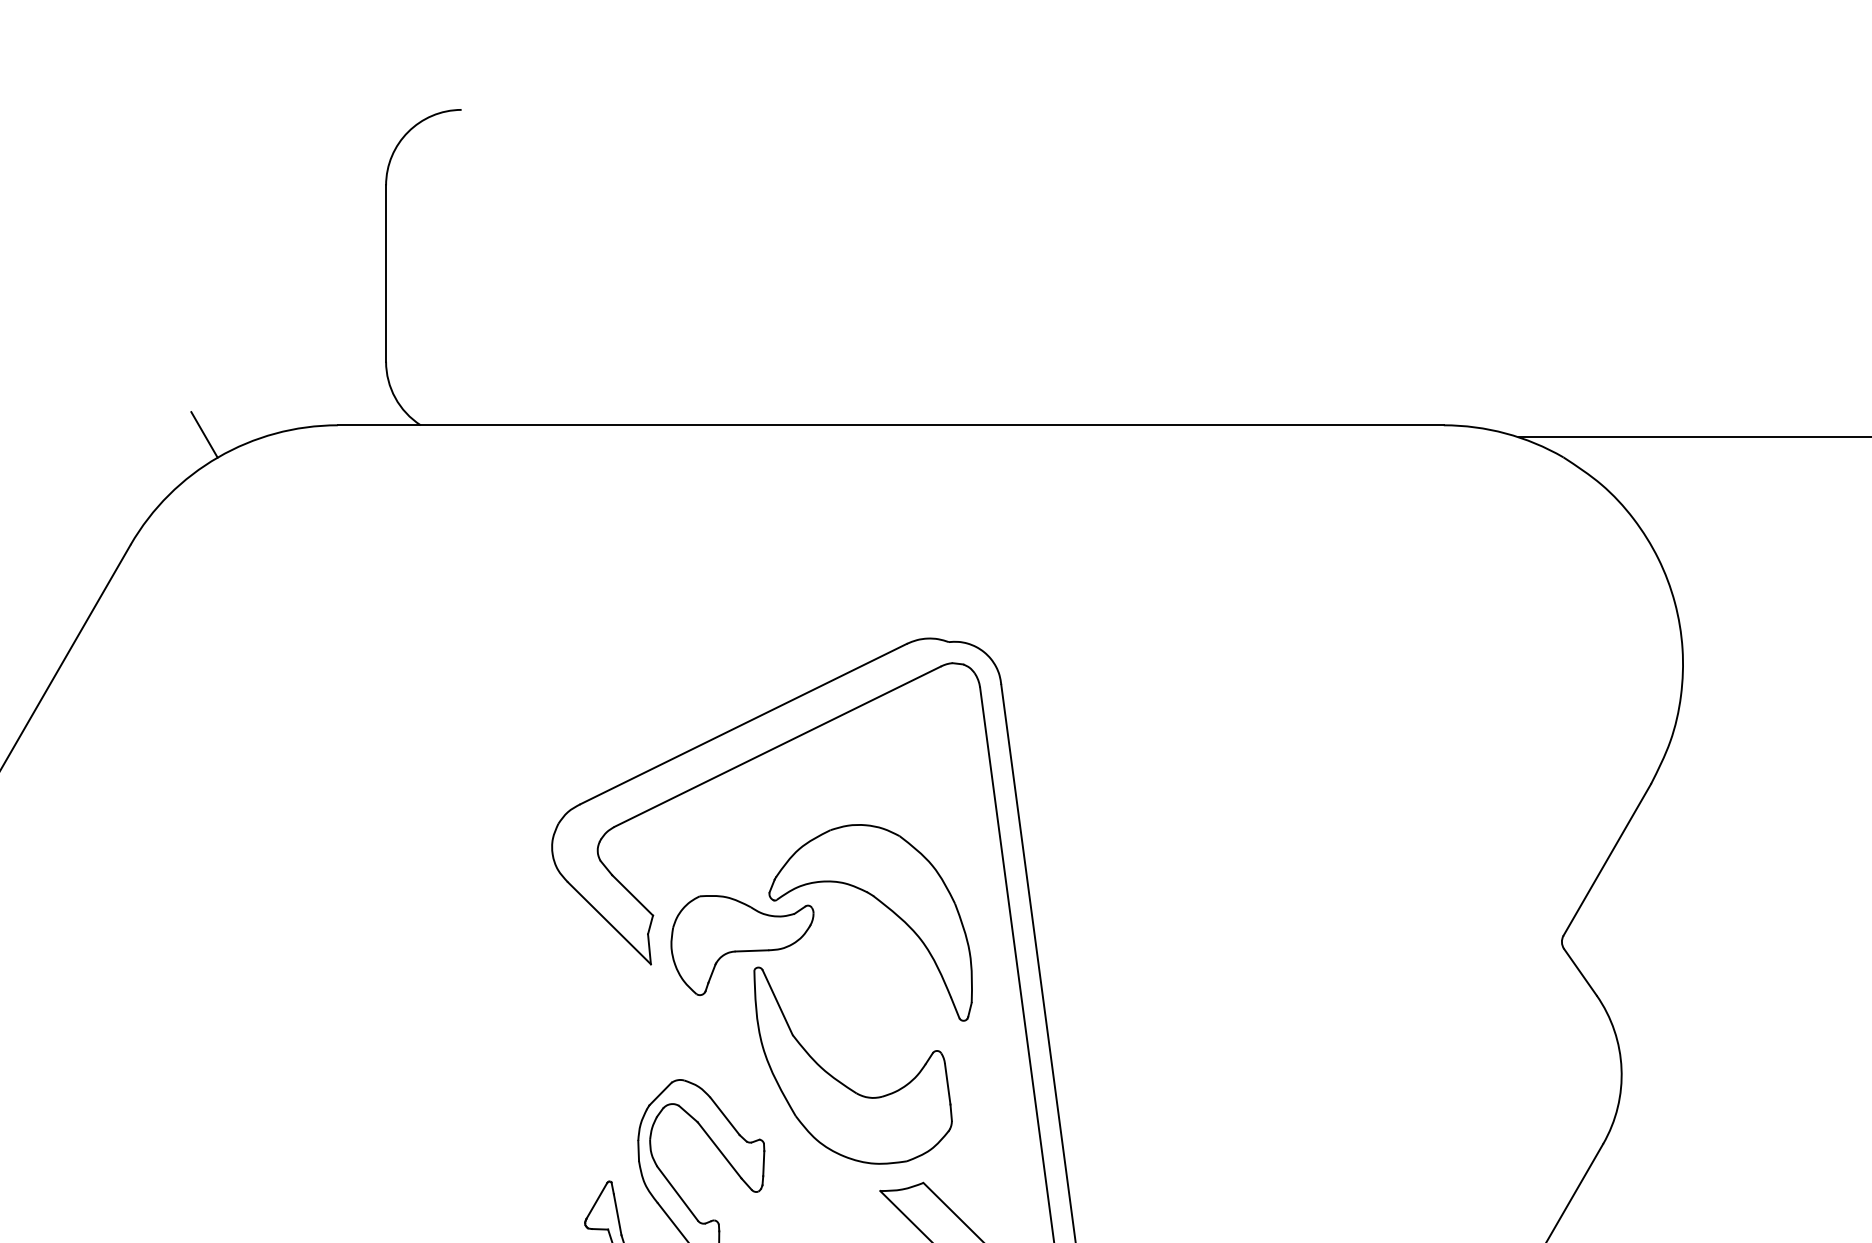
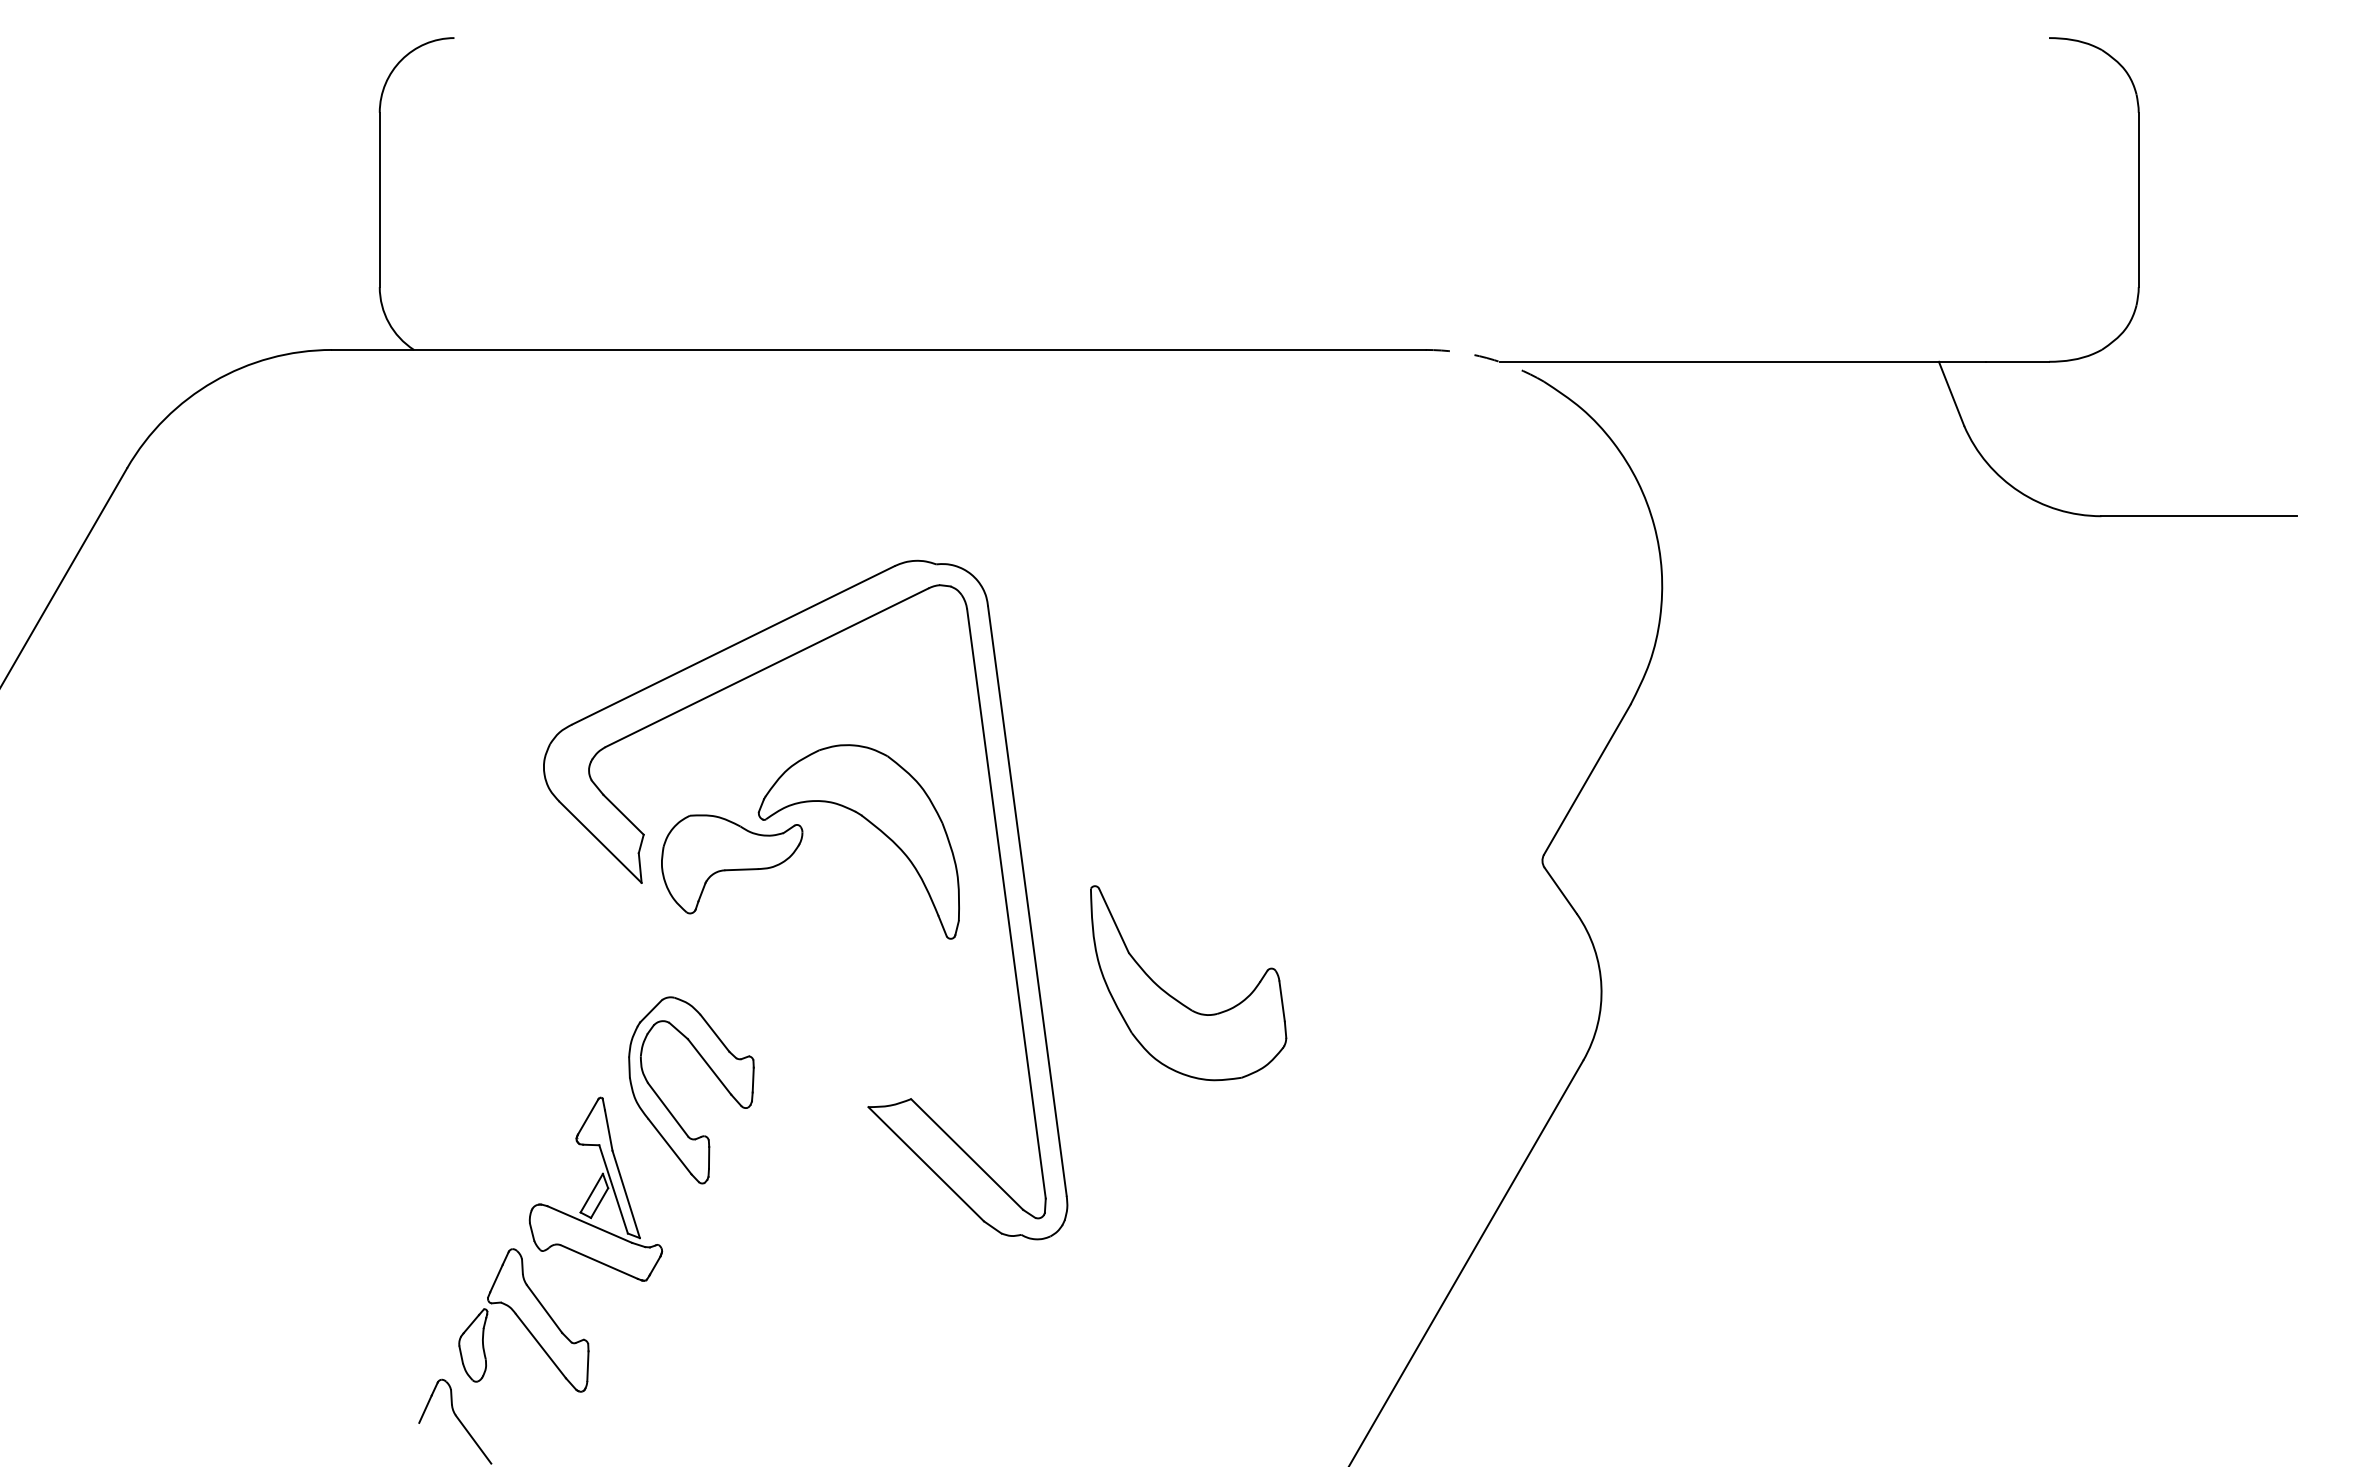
line: (204, 433) -> (200, 358), removed
arc: (1505, 433) -> (1486, 358), solid -> dashed
part: (841, 1082) -> (1177, 999), moved

